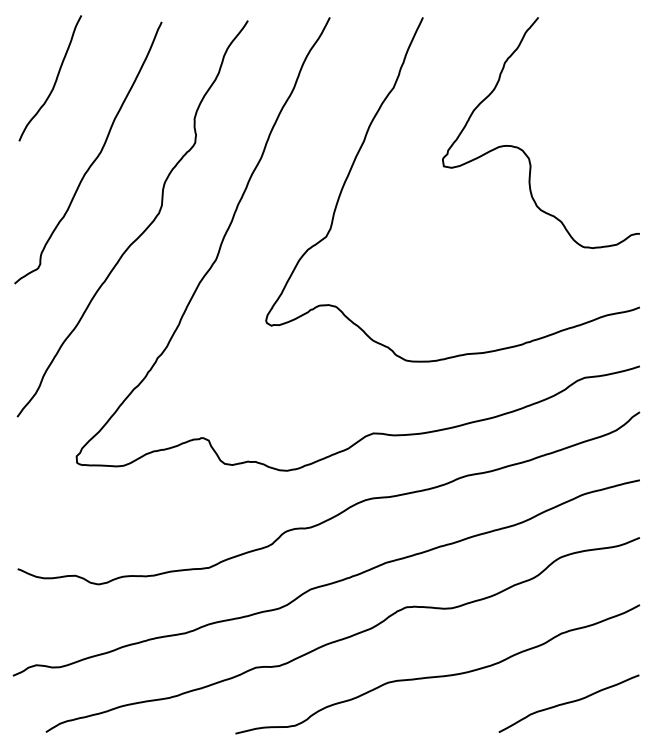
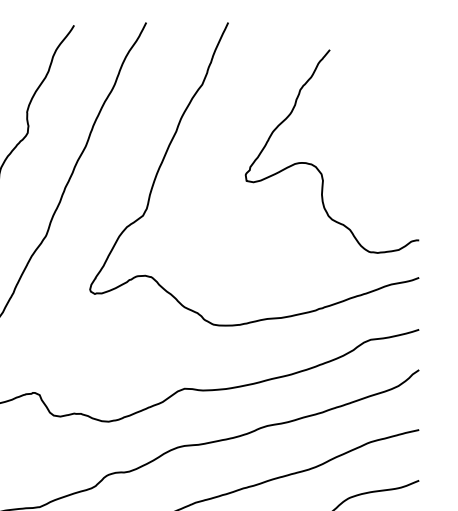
curve: (522, 149) -> (315, 166), moved

